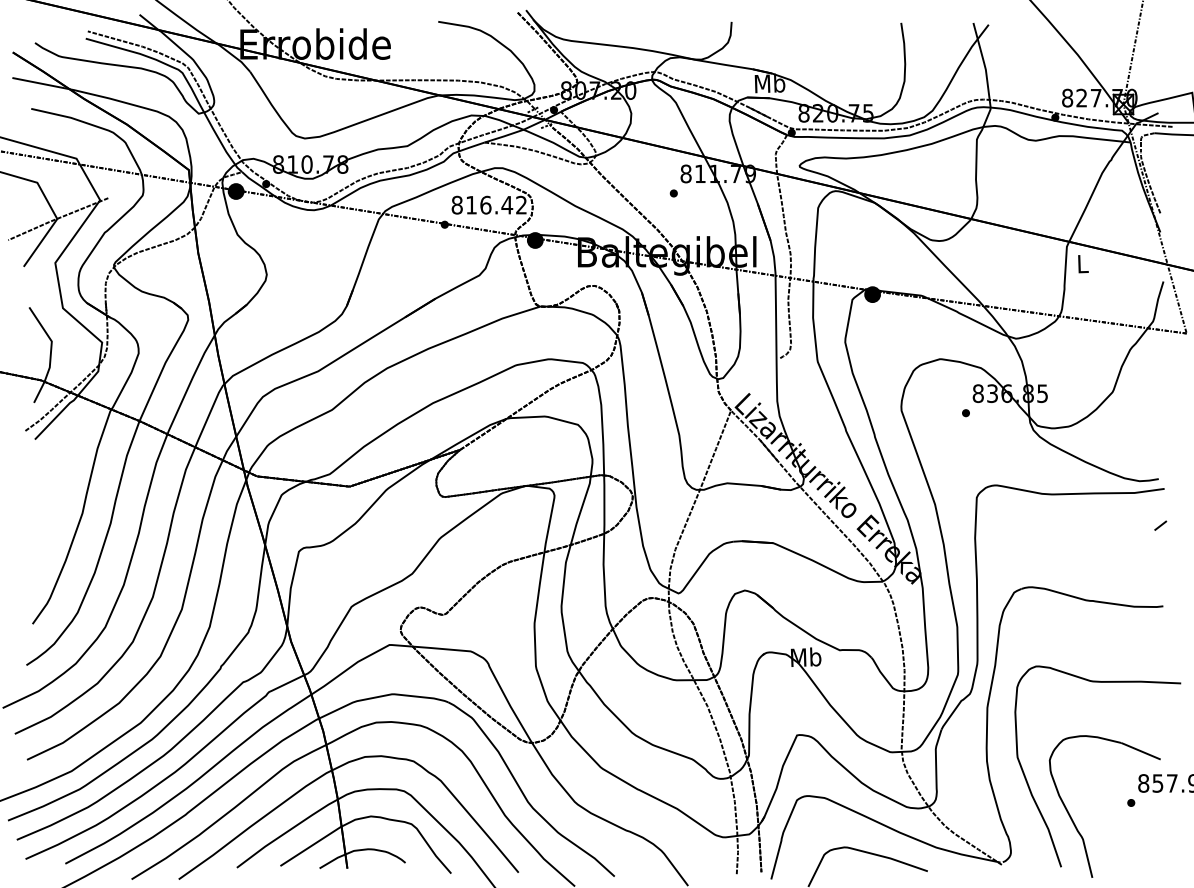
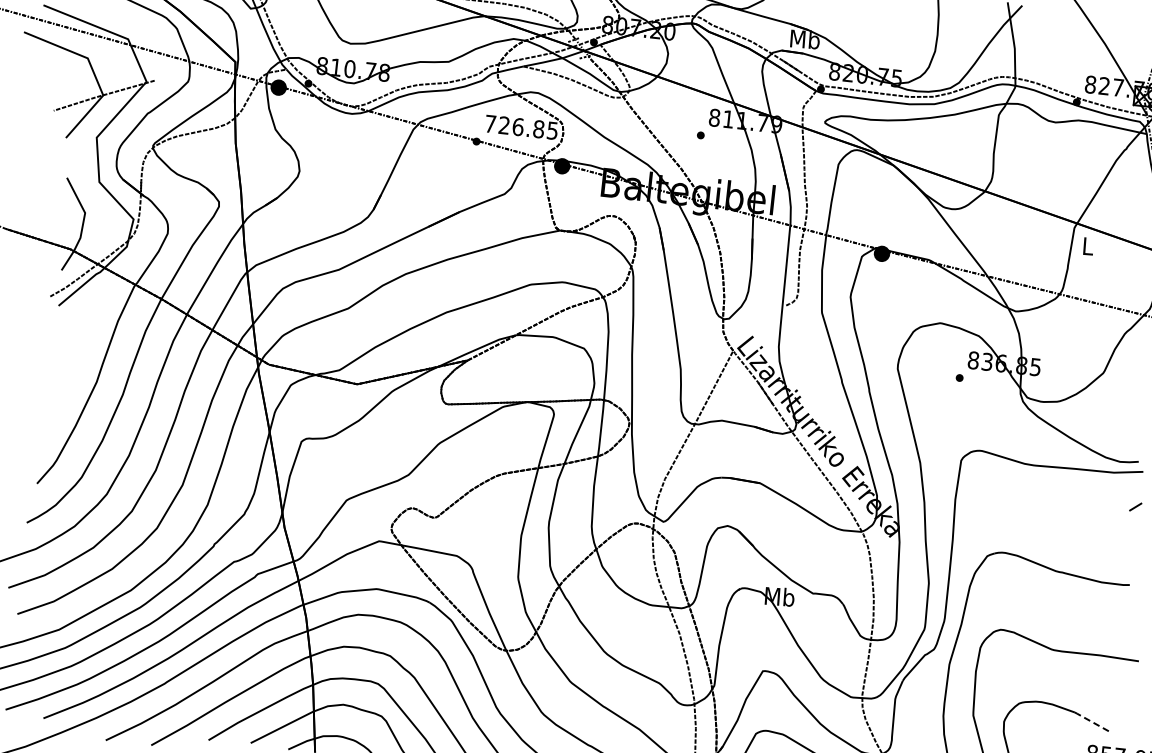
text: (488, 204) -> (520, 126), 816.42 -> 726.85
line: (1140, 751) -> (1092, 722), solid -> dashed

